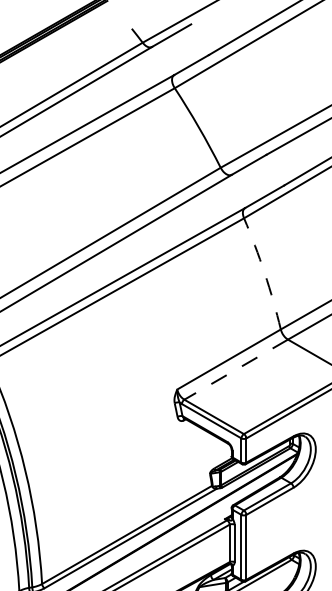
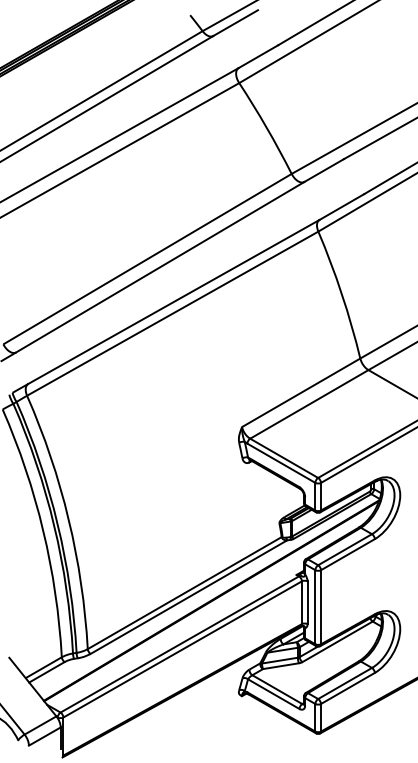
arc: (264, 273) -> (341, 294), dashed -> solid
line: (235, 369) -> (308, 404), dashed -> solid

